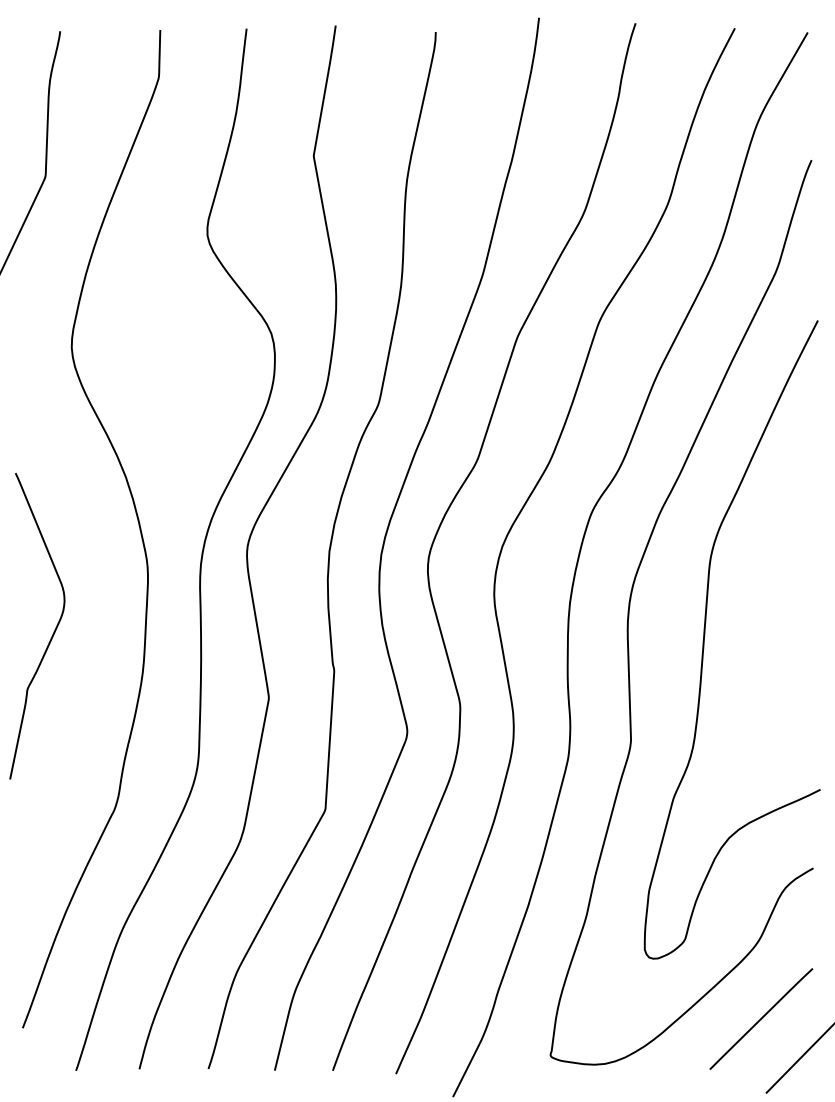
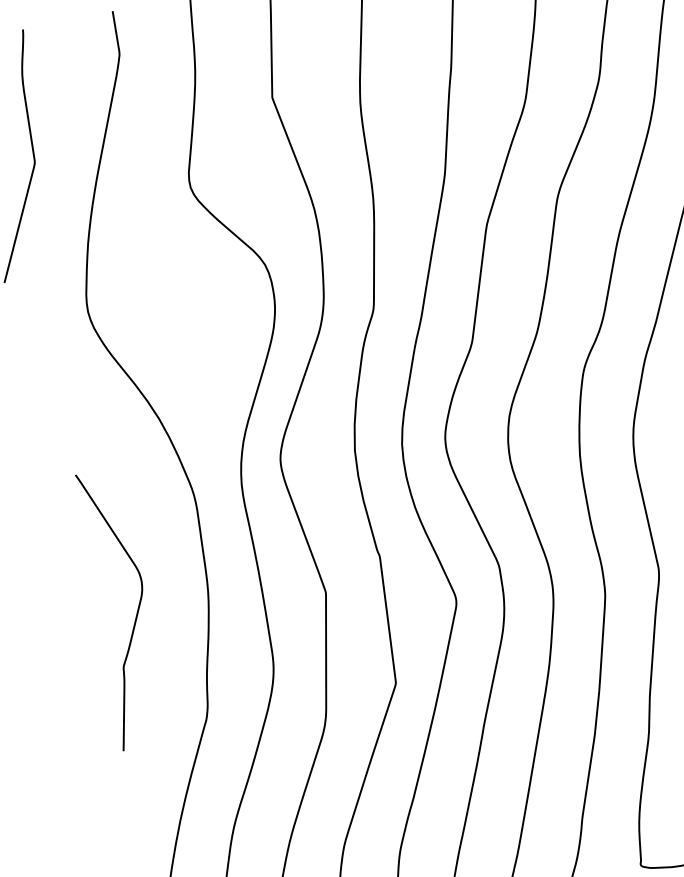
curve: (53, 631) -> (136, 610), moved

